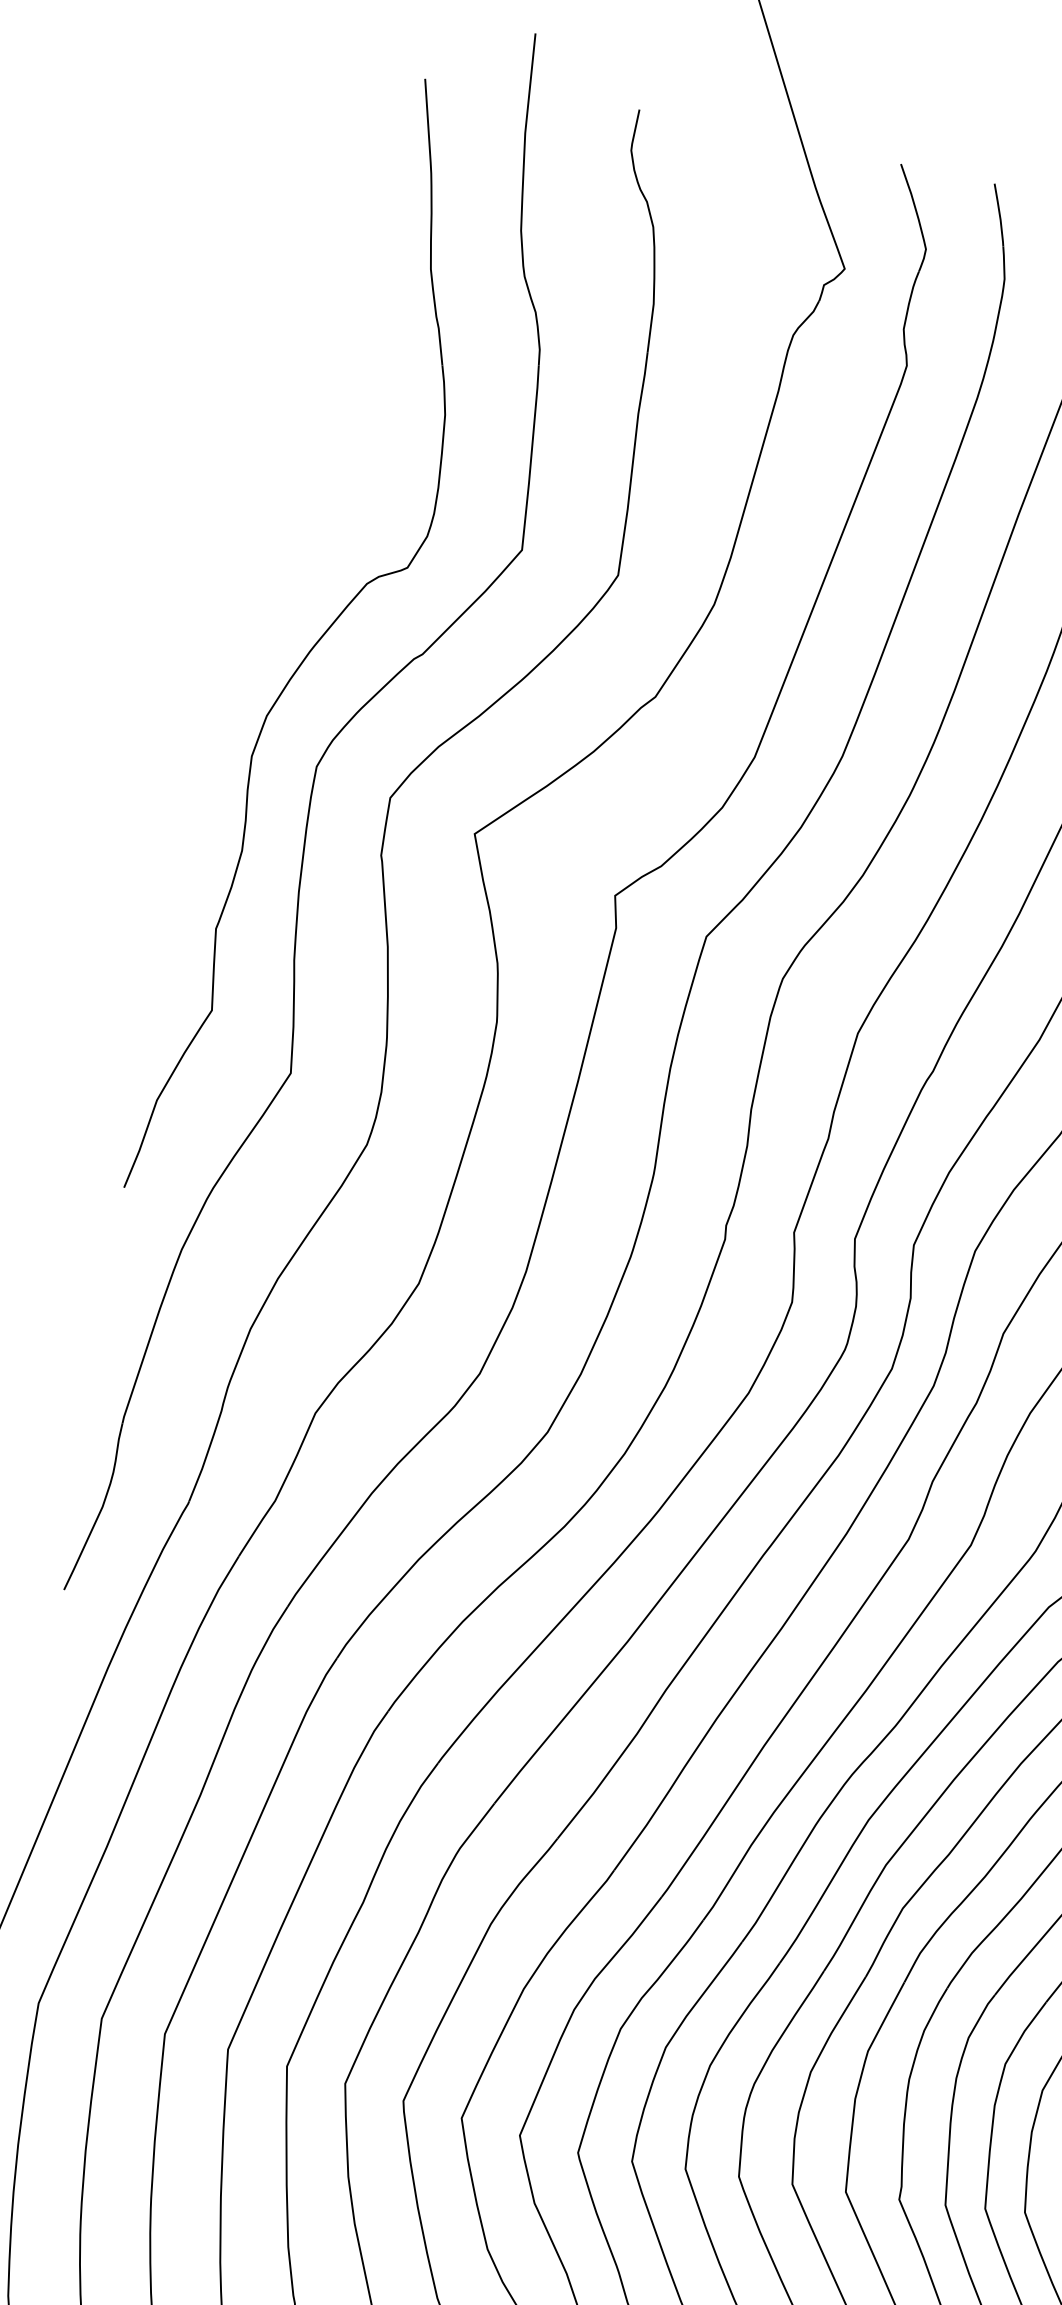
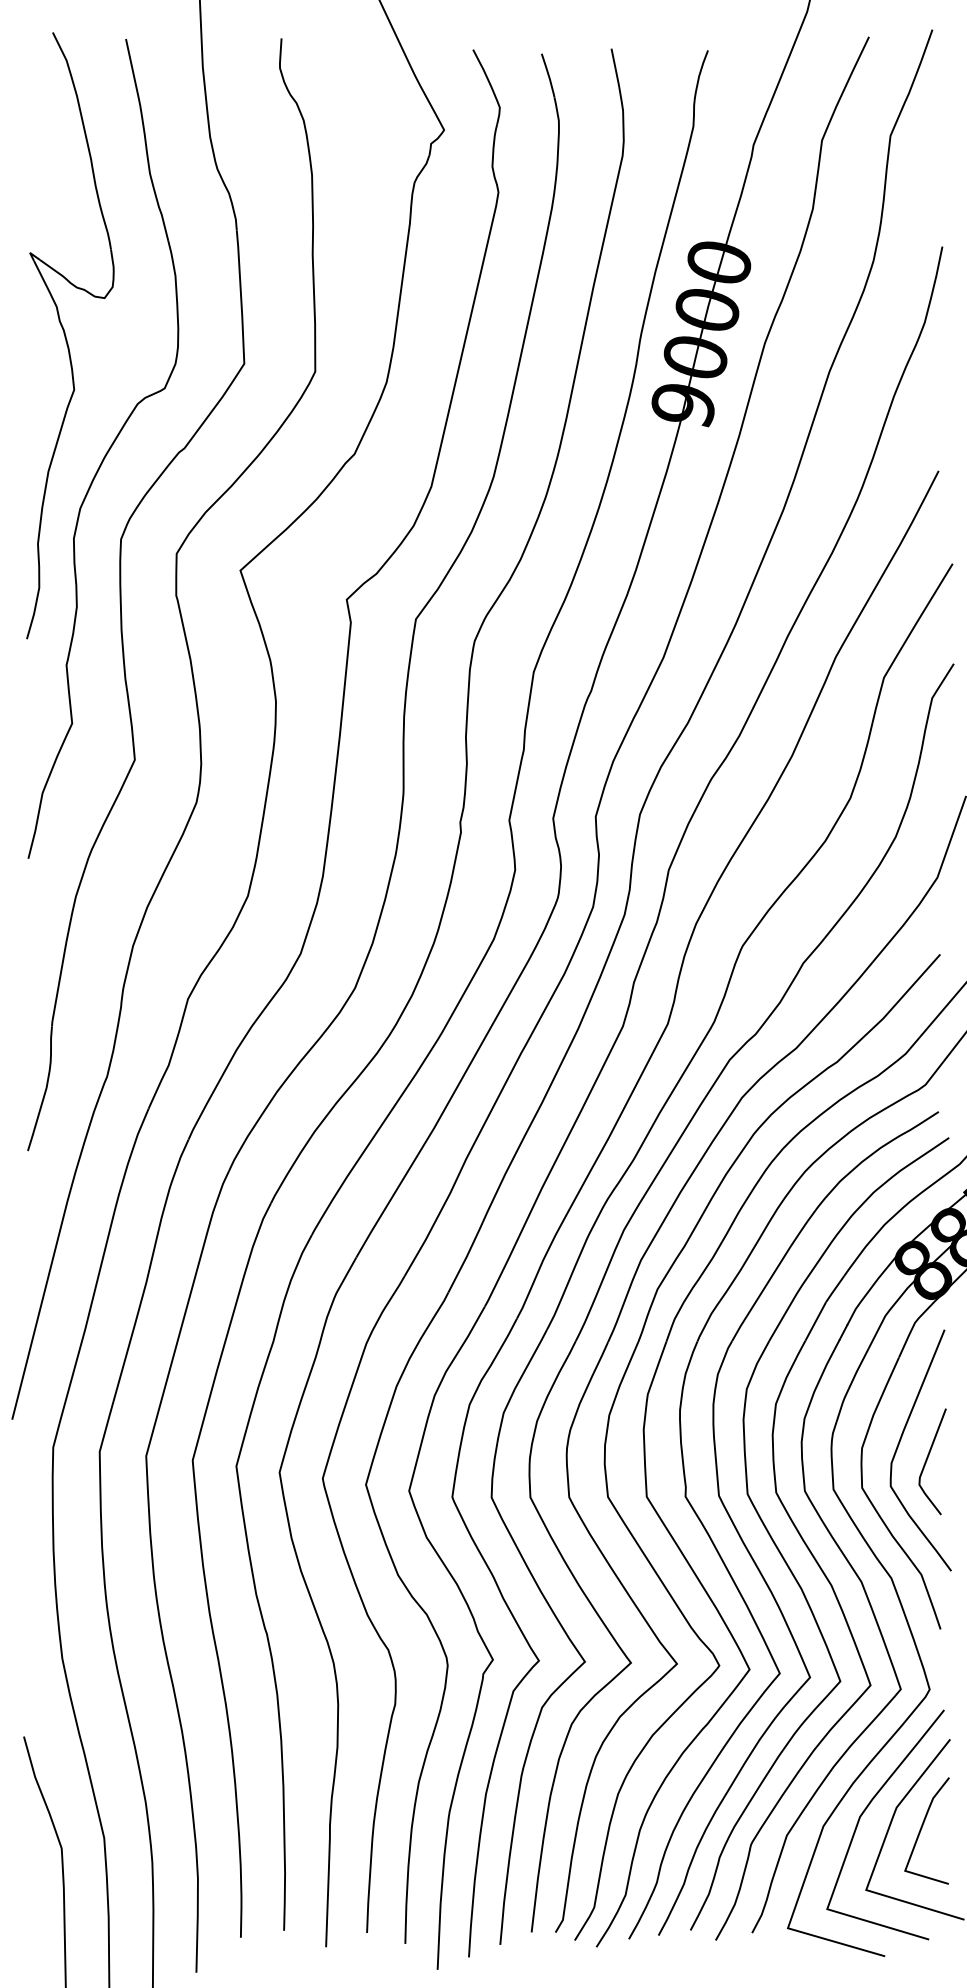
part: (288, 475) -> (70, 335), added

